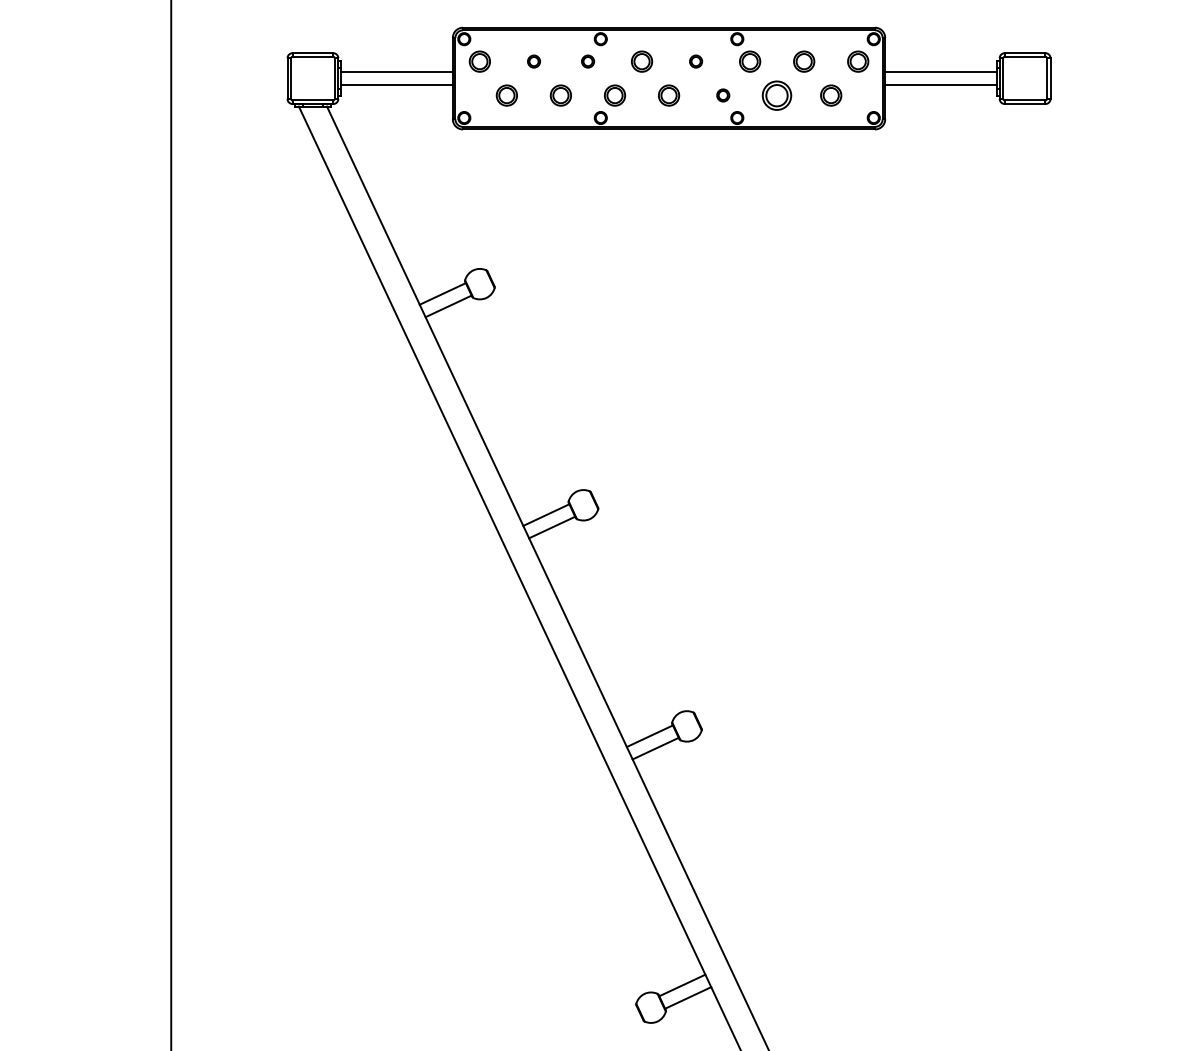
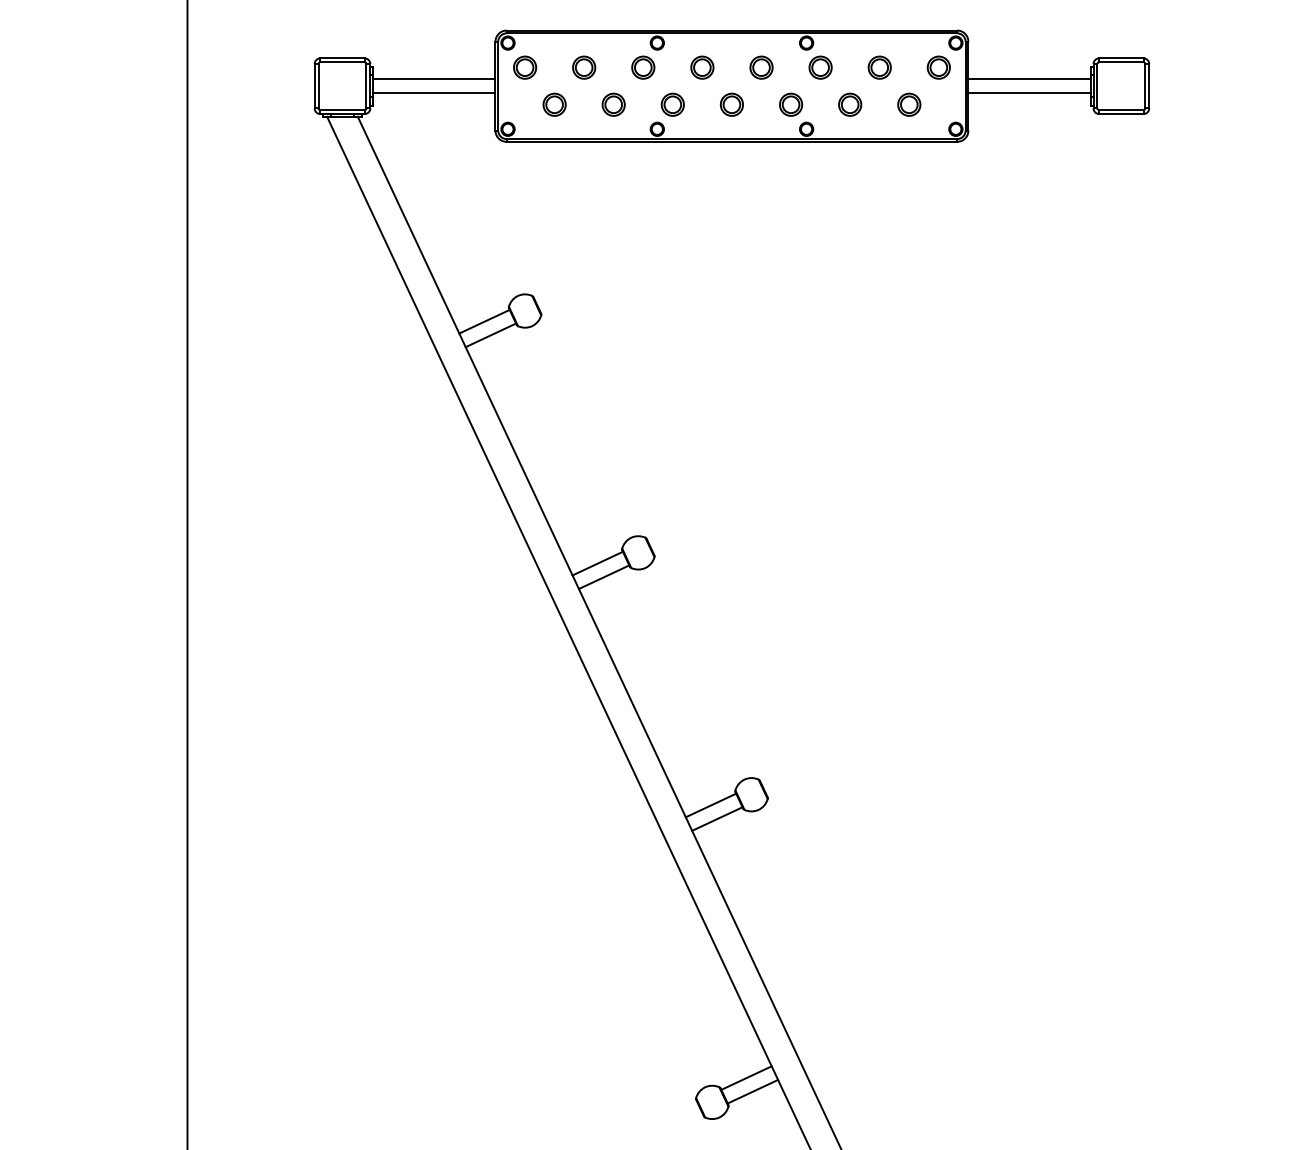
part: (534, 61) -> (584, 67), size x1.67
part: (588, 61) -> (643, 67), size x1.67
part: (696, 61) -> (761, 67), size x1.67
part: (723, 95) -> (791, 104), size x1.67
part: (777, 95) -> (850, 104), size x0.71

